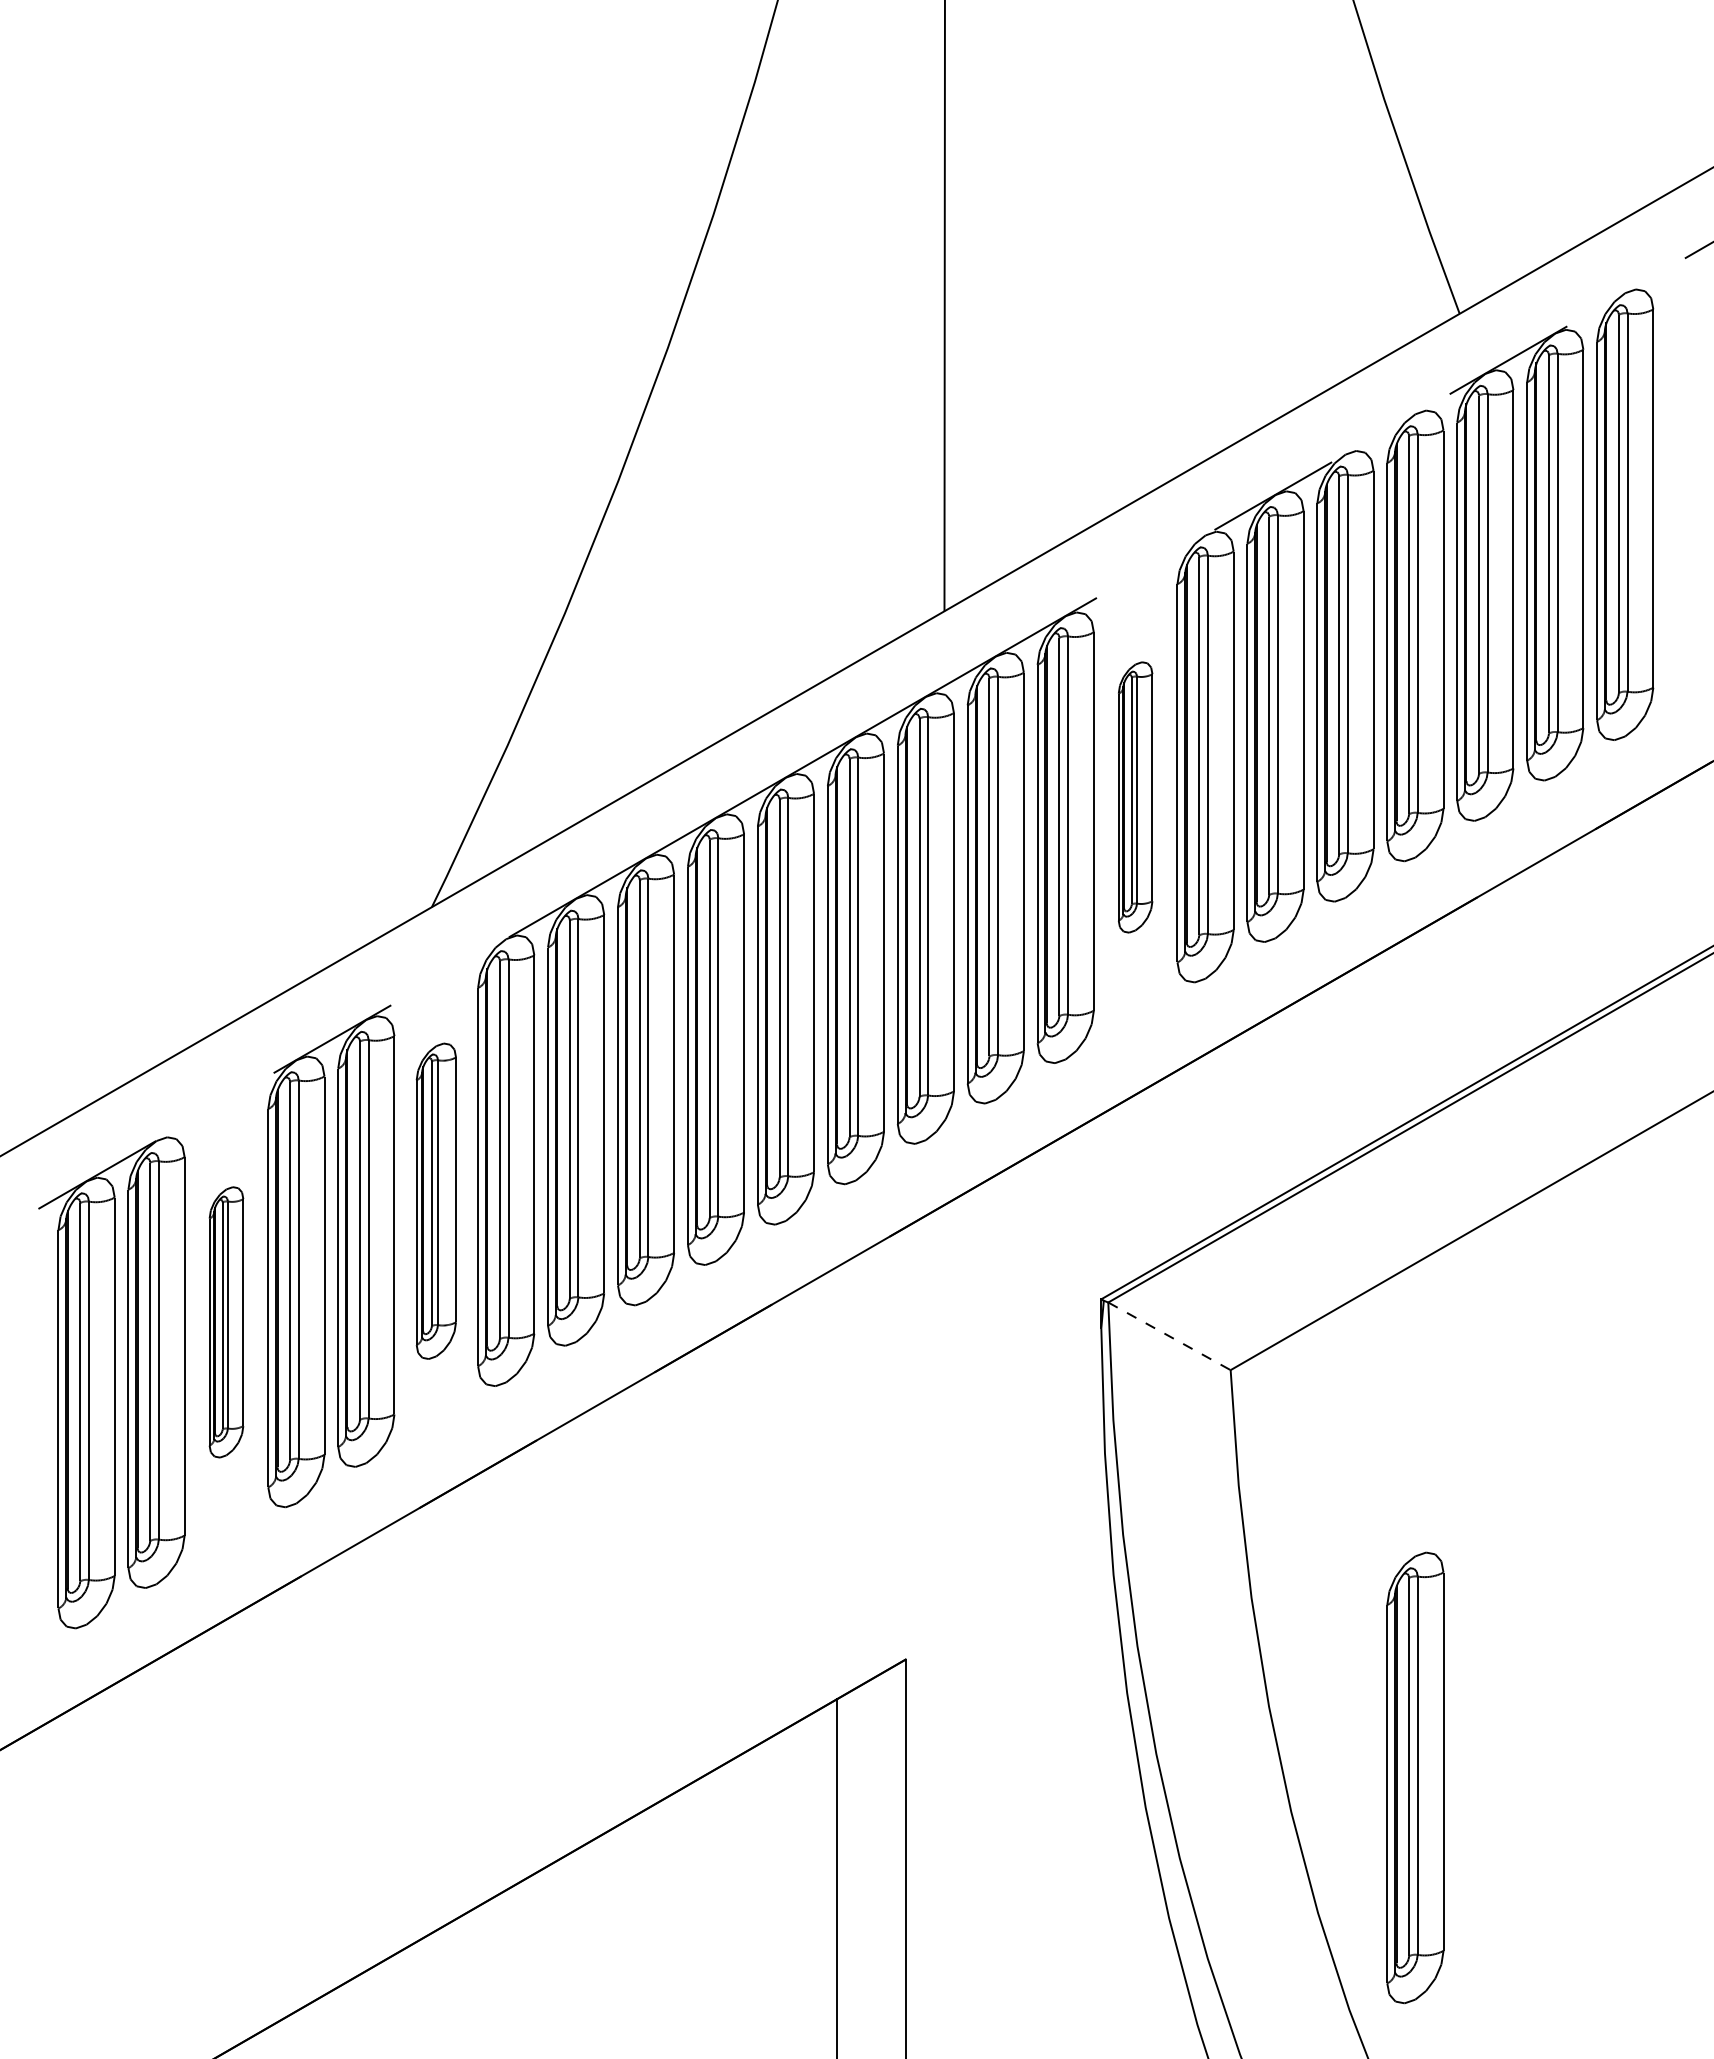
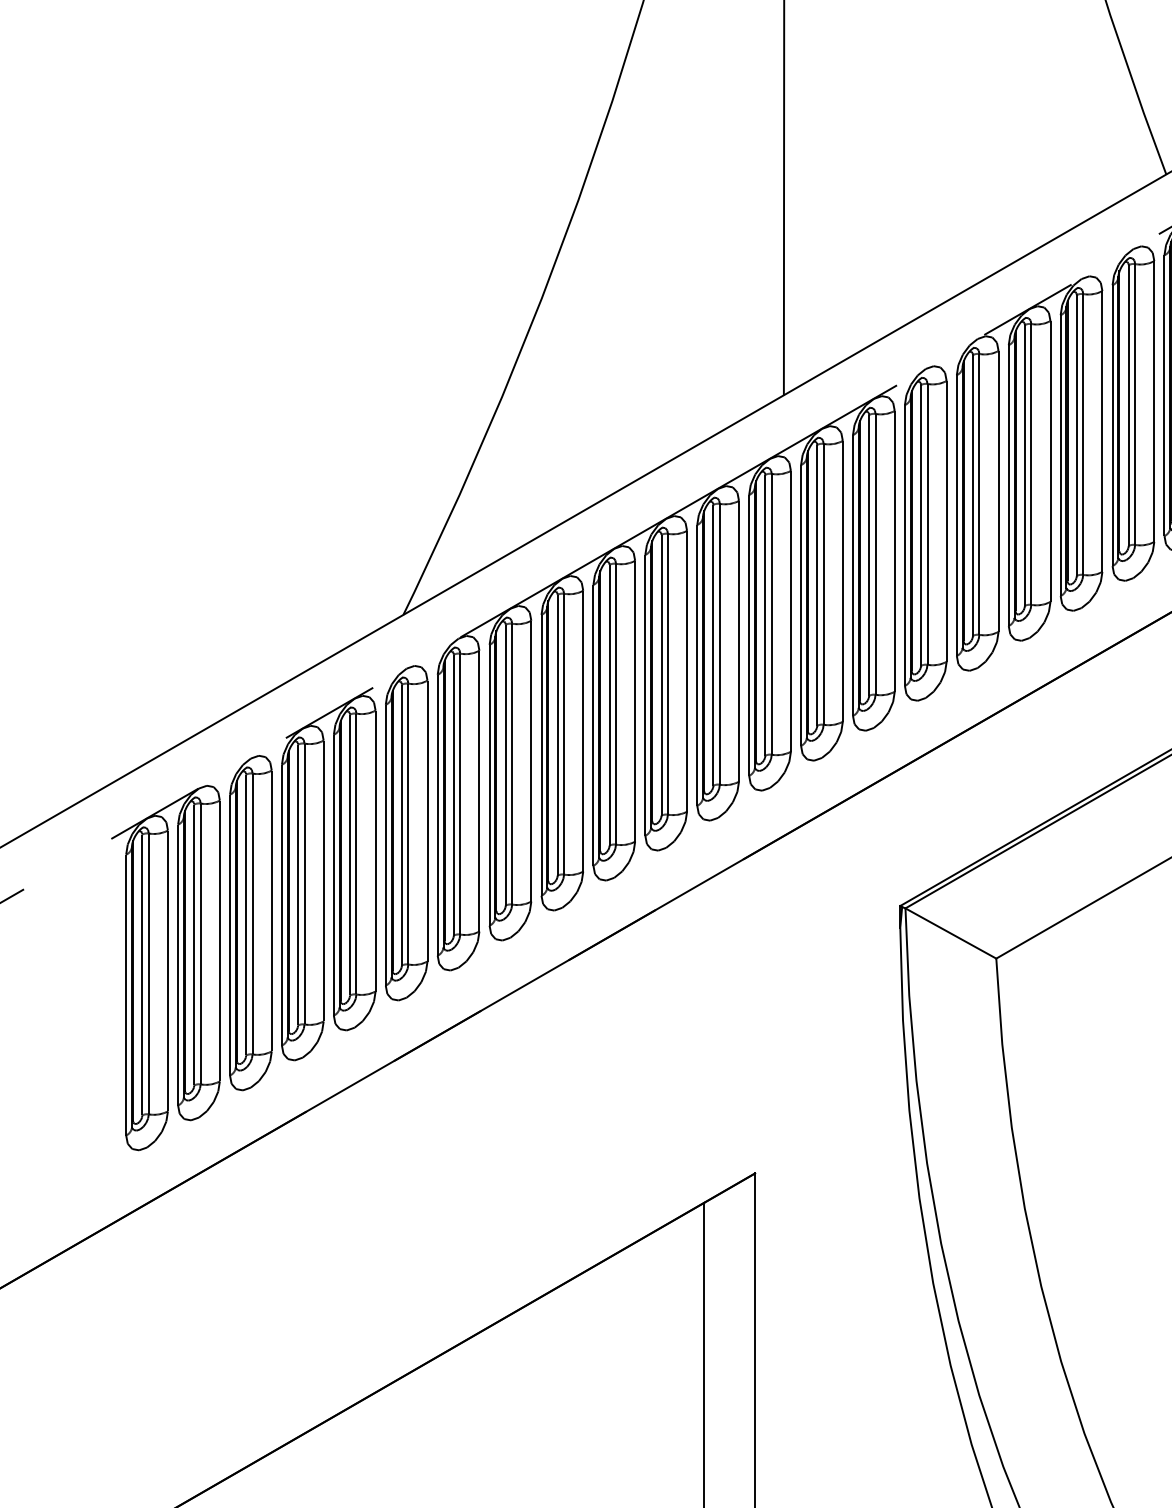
part: (1135, 797) -> (925, 533), size x1.67
part: (436, 1201) -> (406, 833), size x1.43
part: (226, 1322) -> (250, 923), size x1.67
line: (1169, 1336) -> (950, 933), dashed -> solid
part: (1415, 1777) -> (1133, 1260), removed

